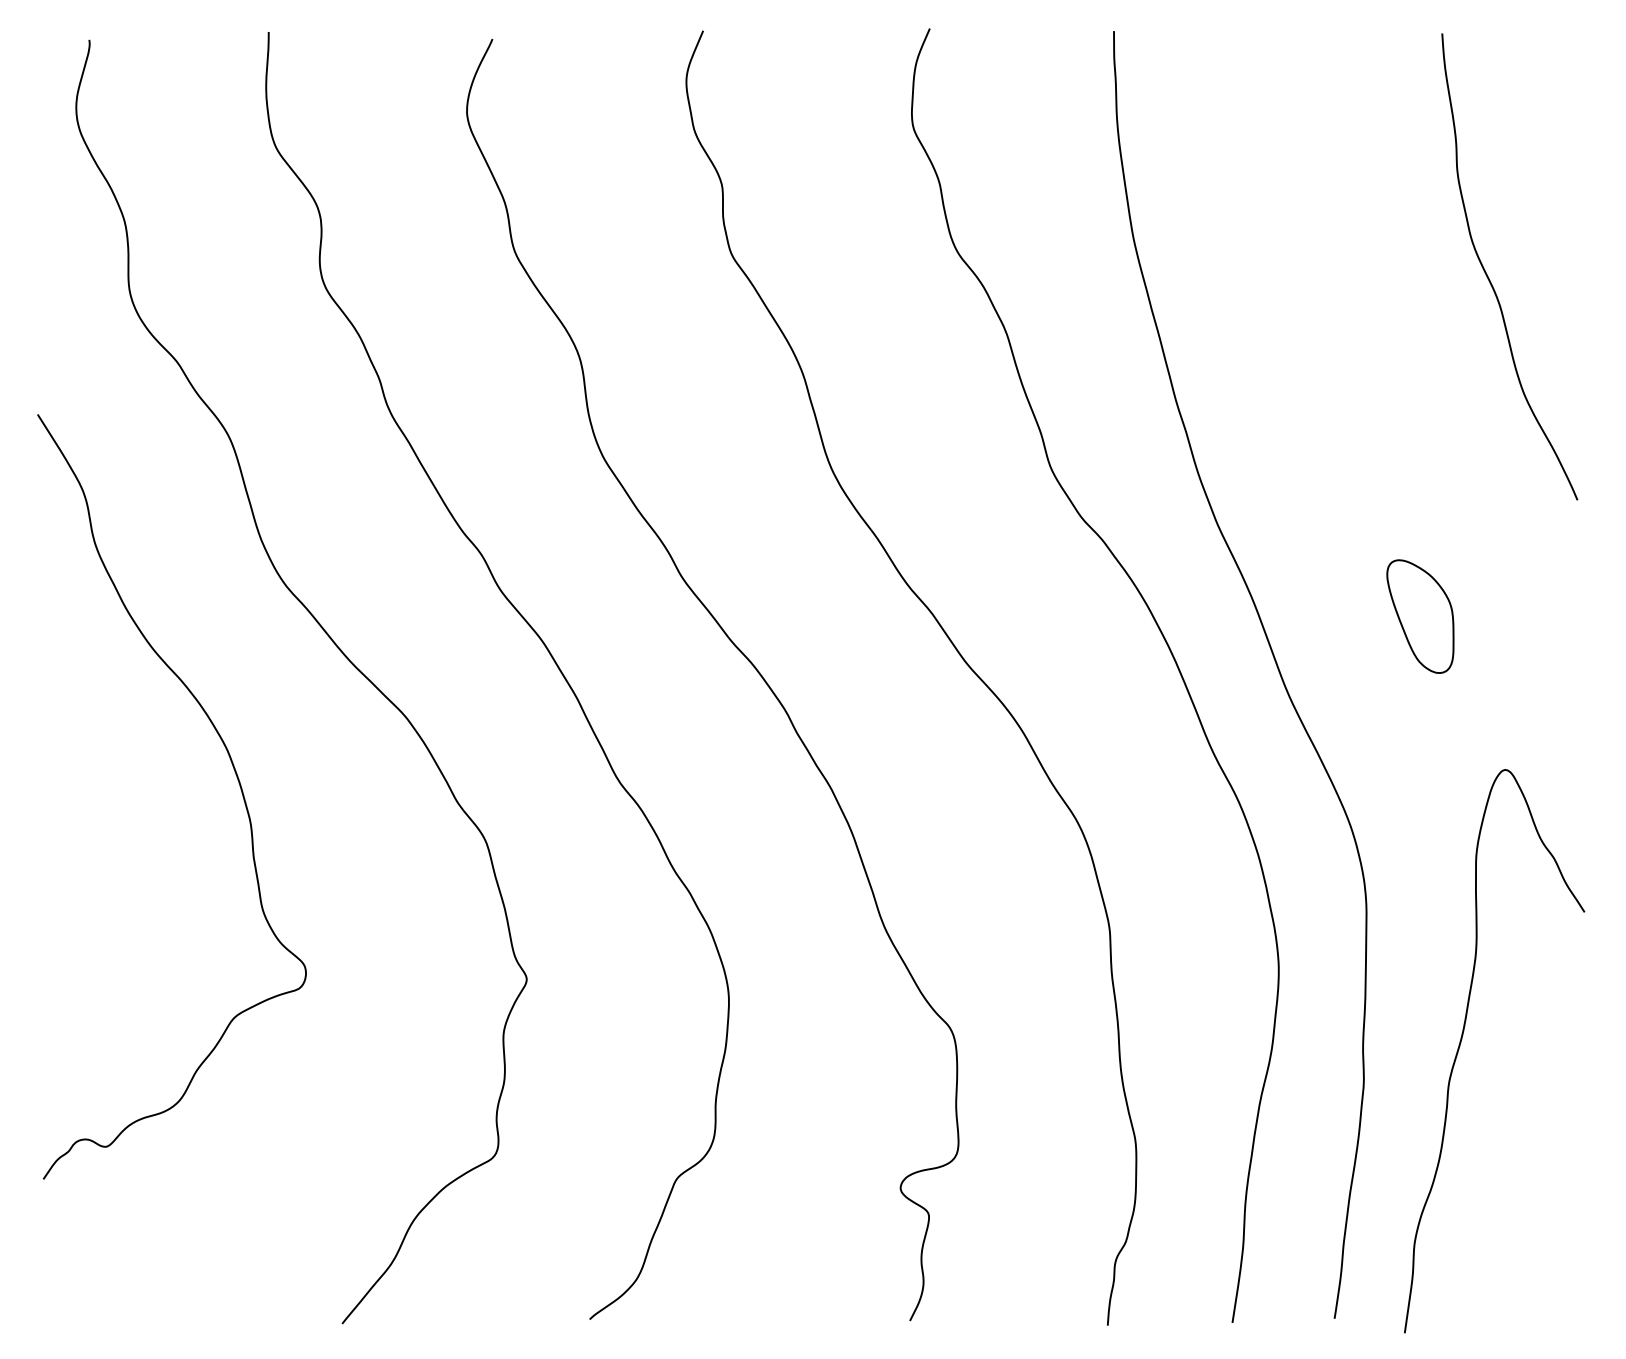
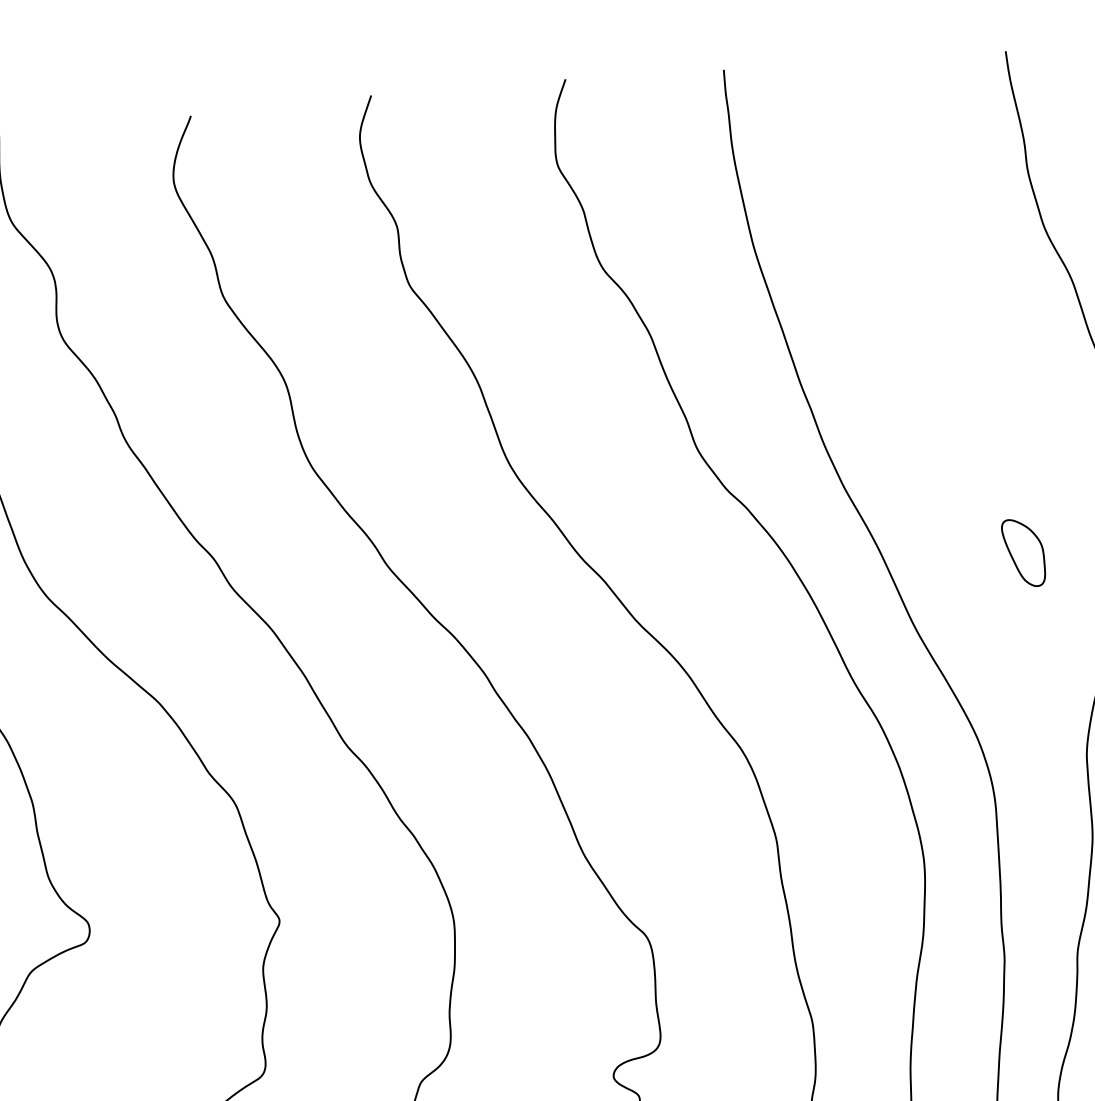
part: (1420, 616) -> (1023, 552), size x0.7

